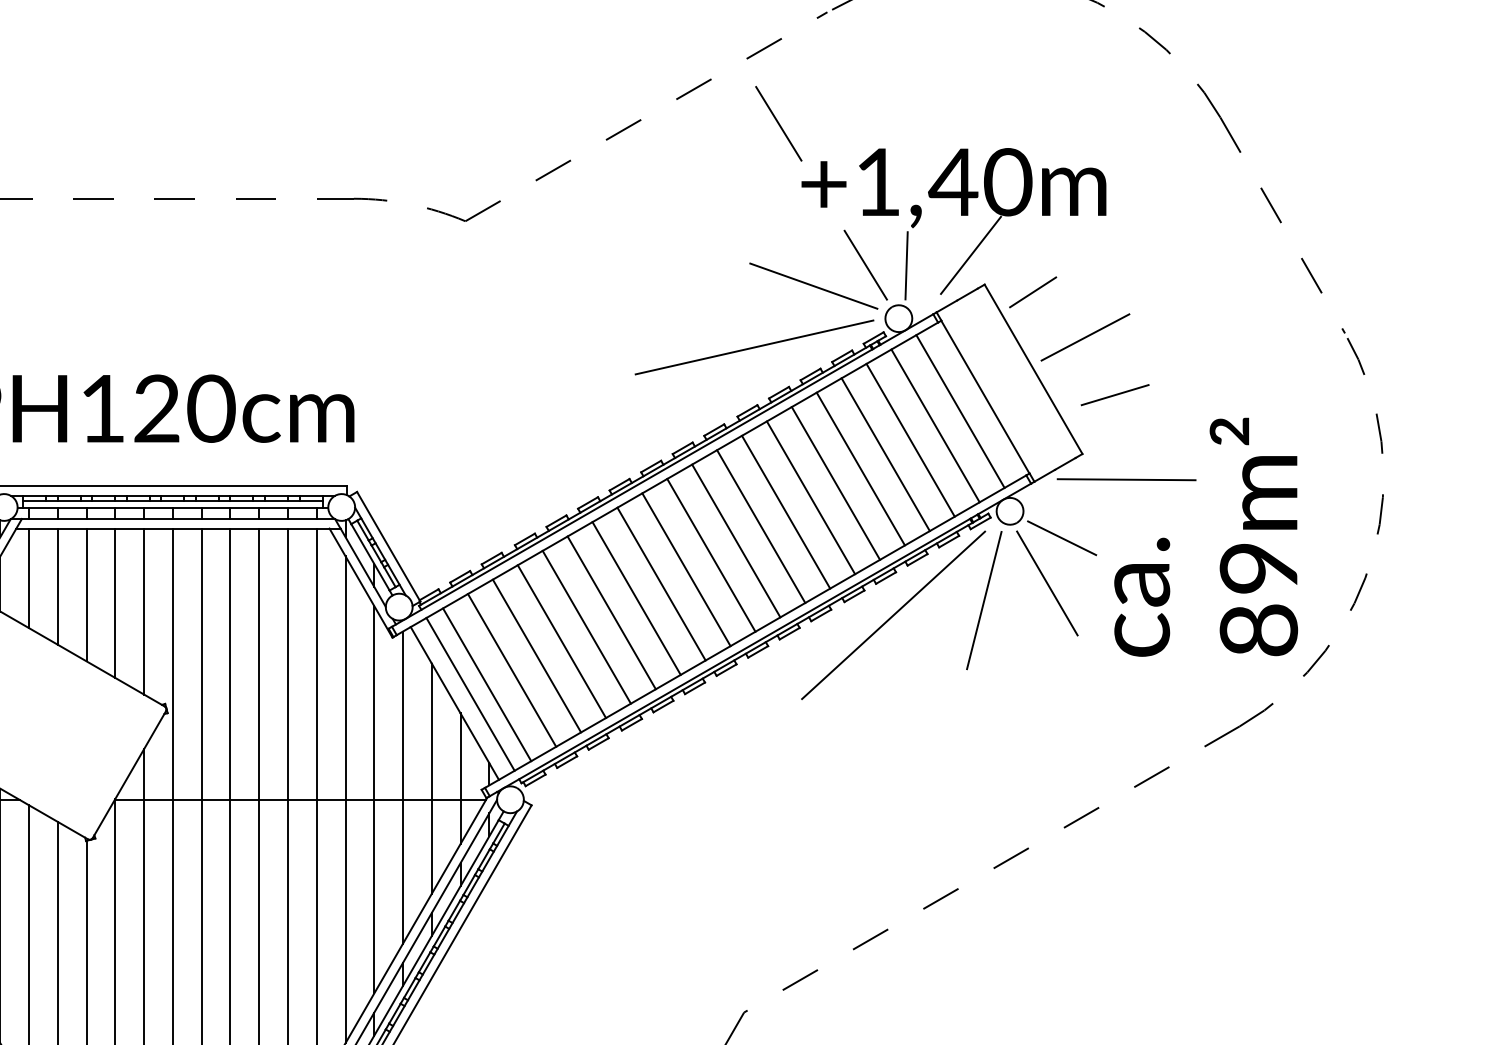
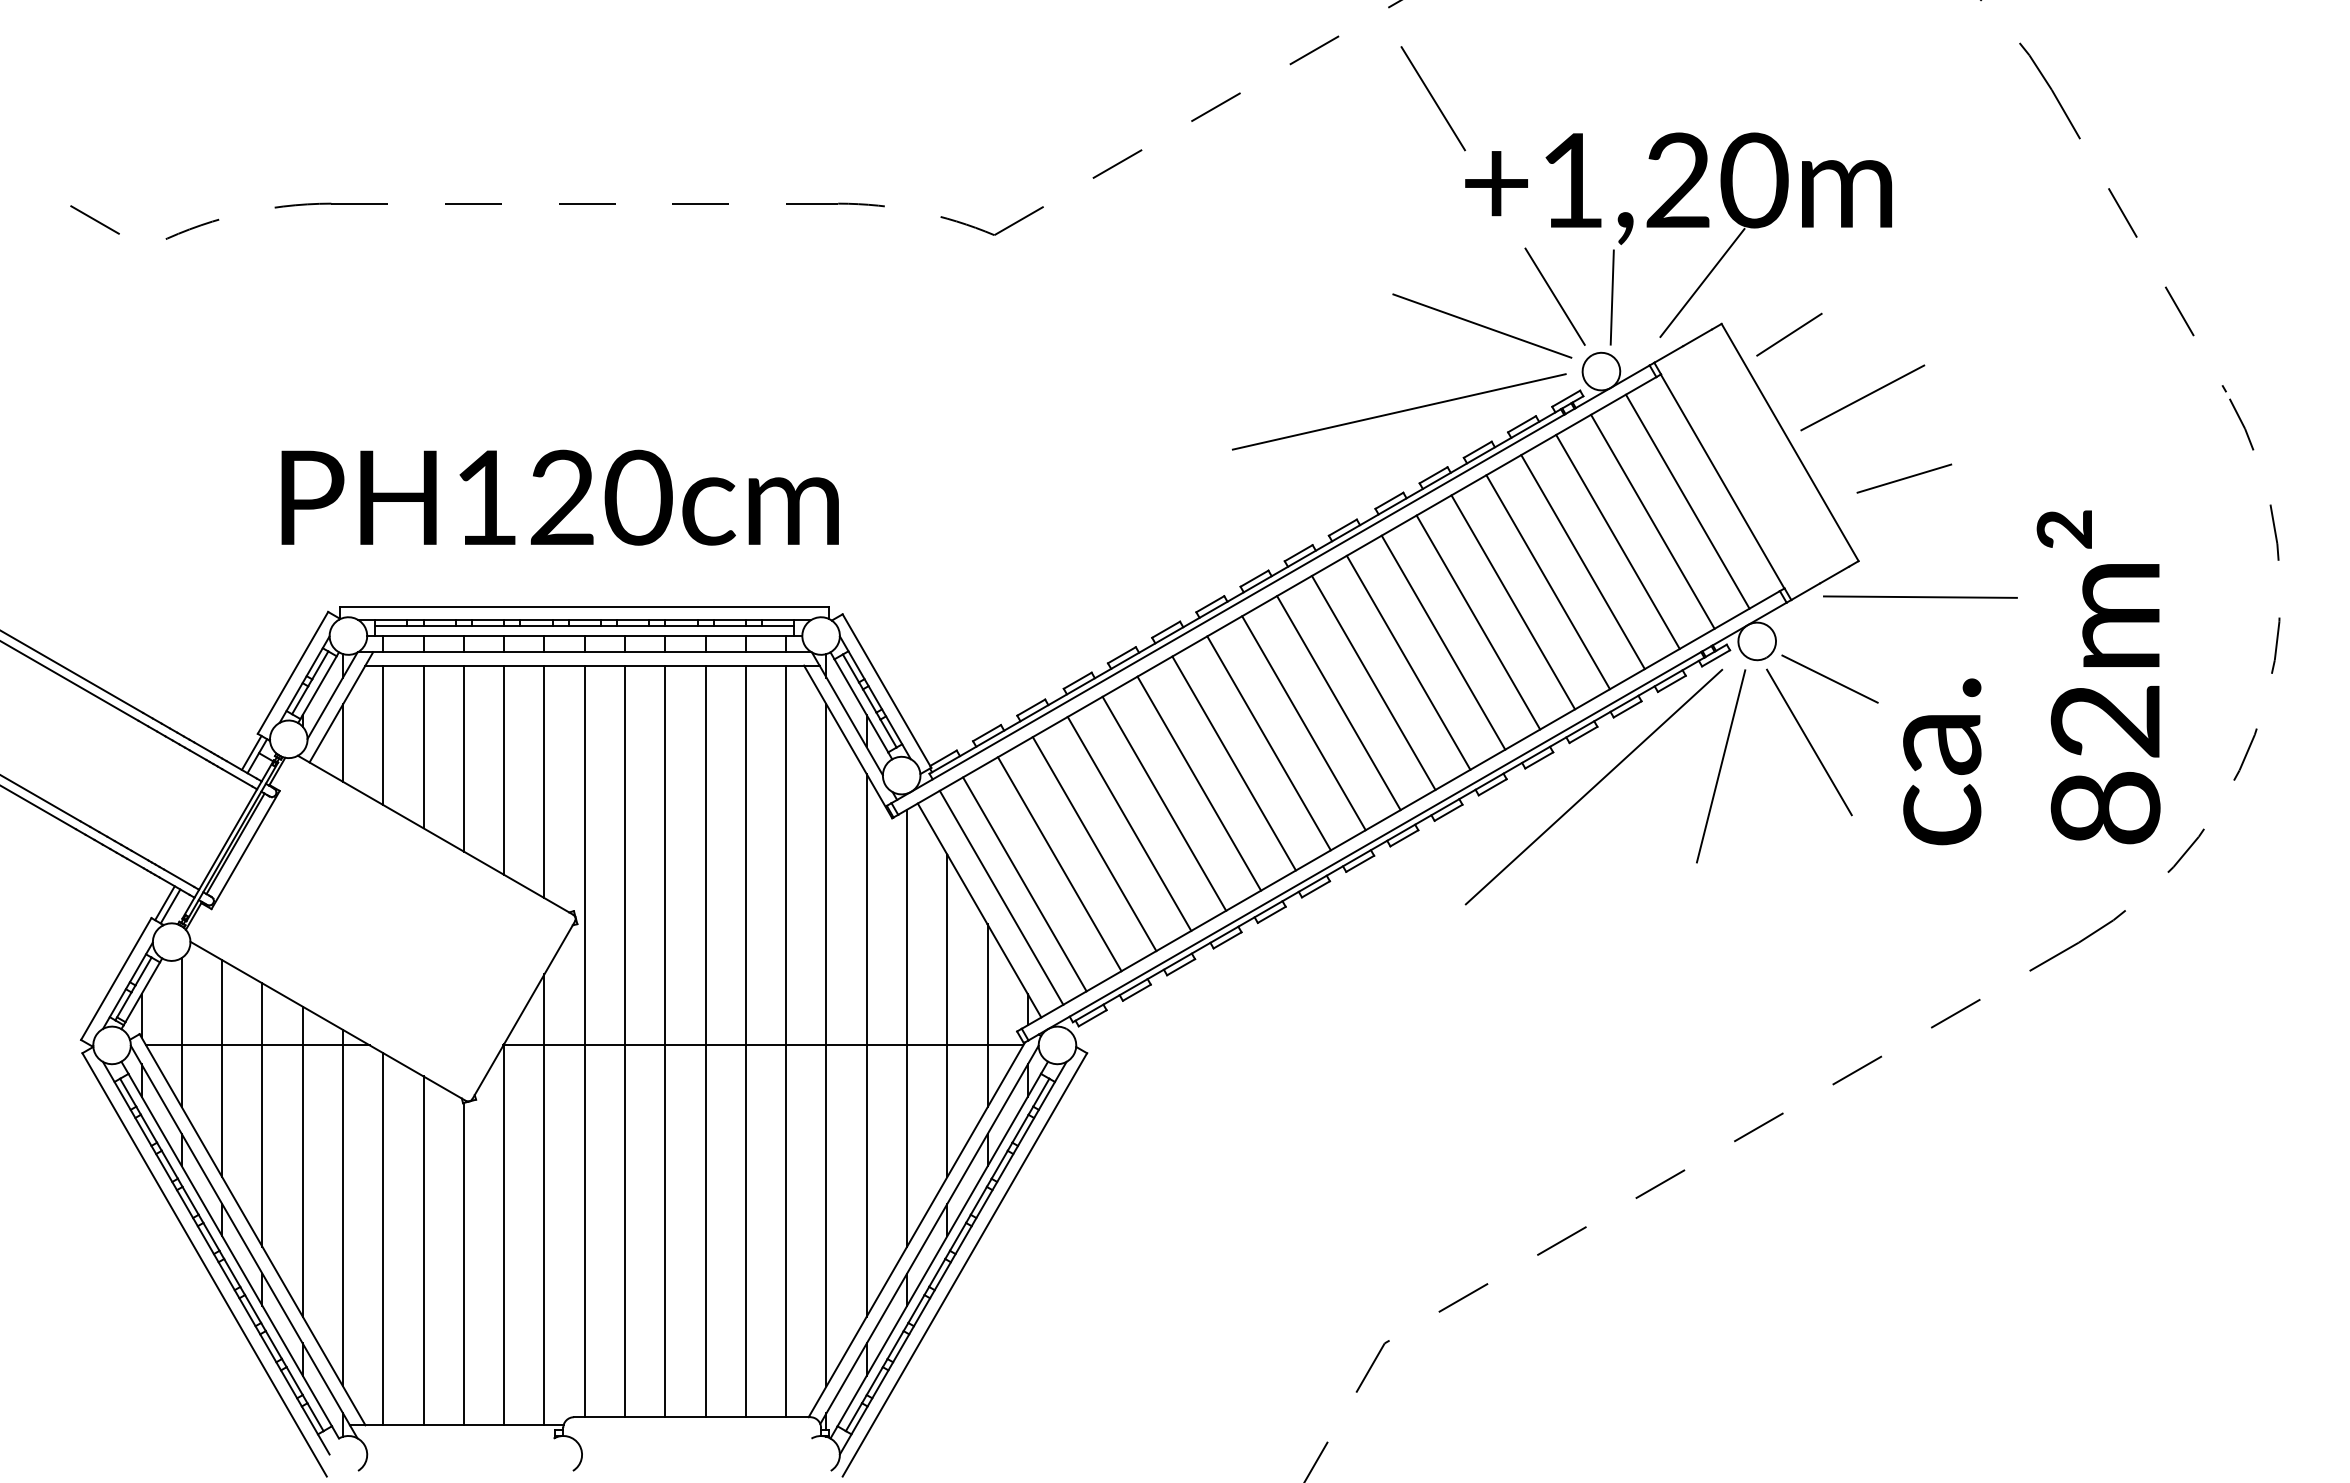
text: (953, 181) -> (1677, 179), +1,40m -> +1,20m
text: (1258, 568) -> (2105, 721), 89m² -> 82m²

